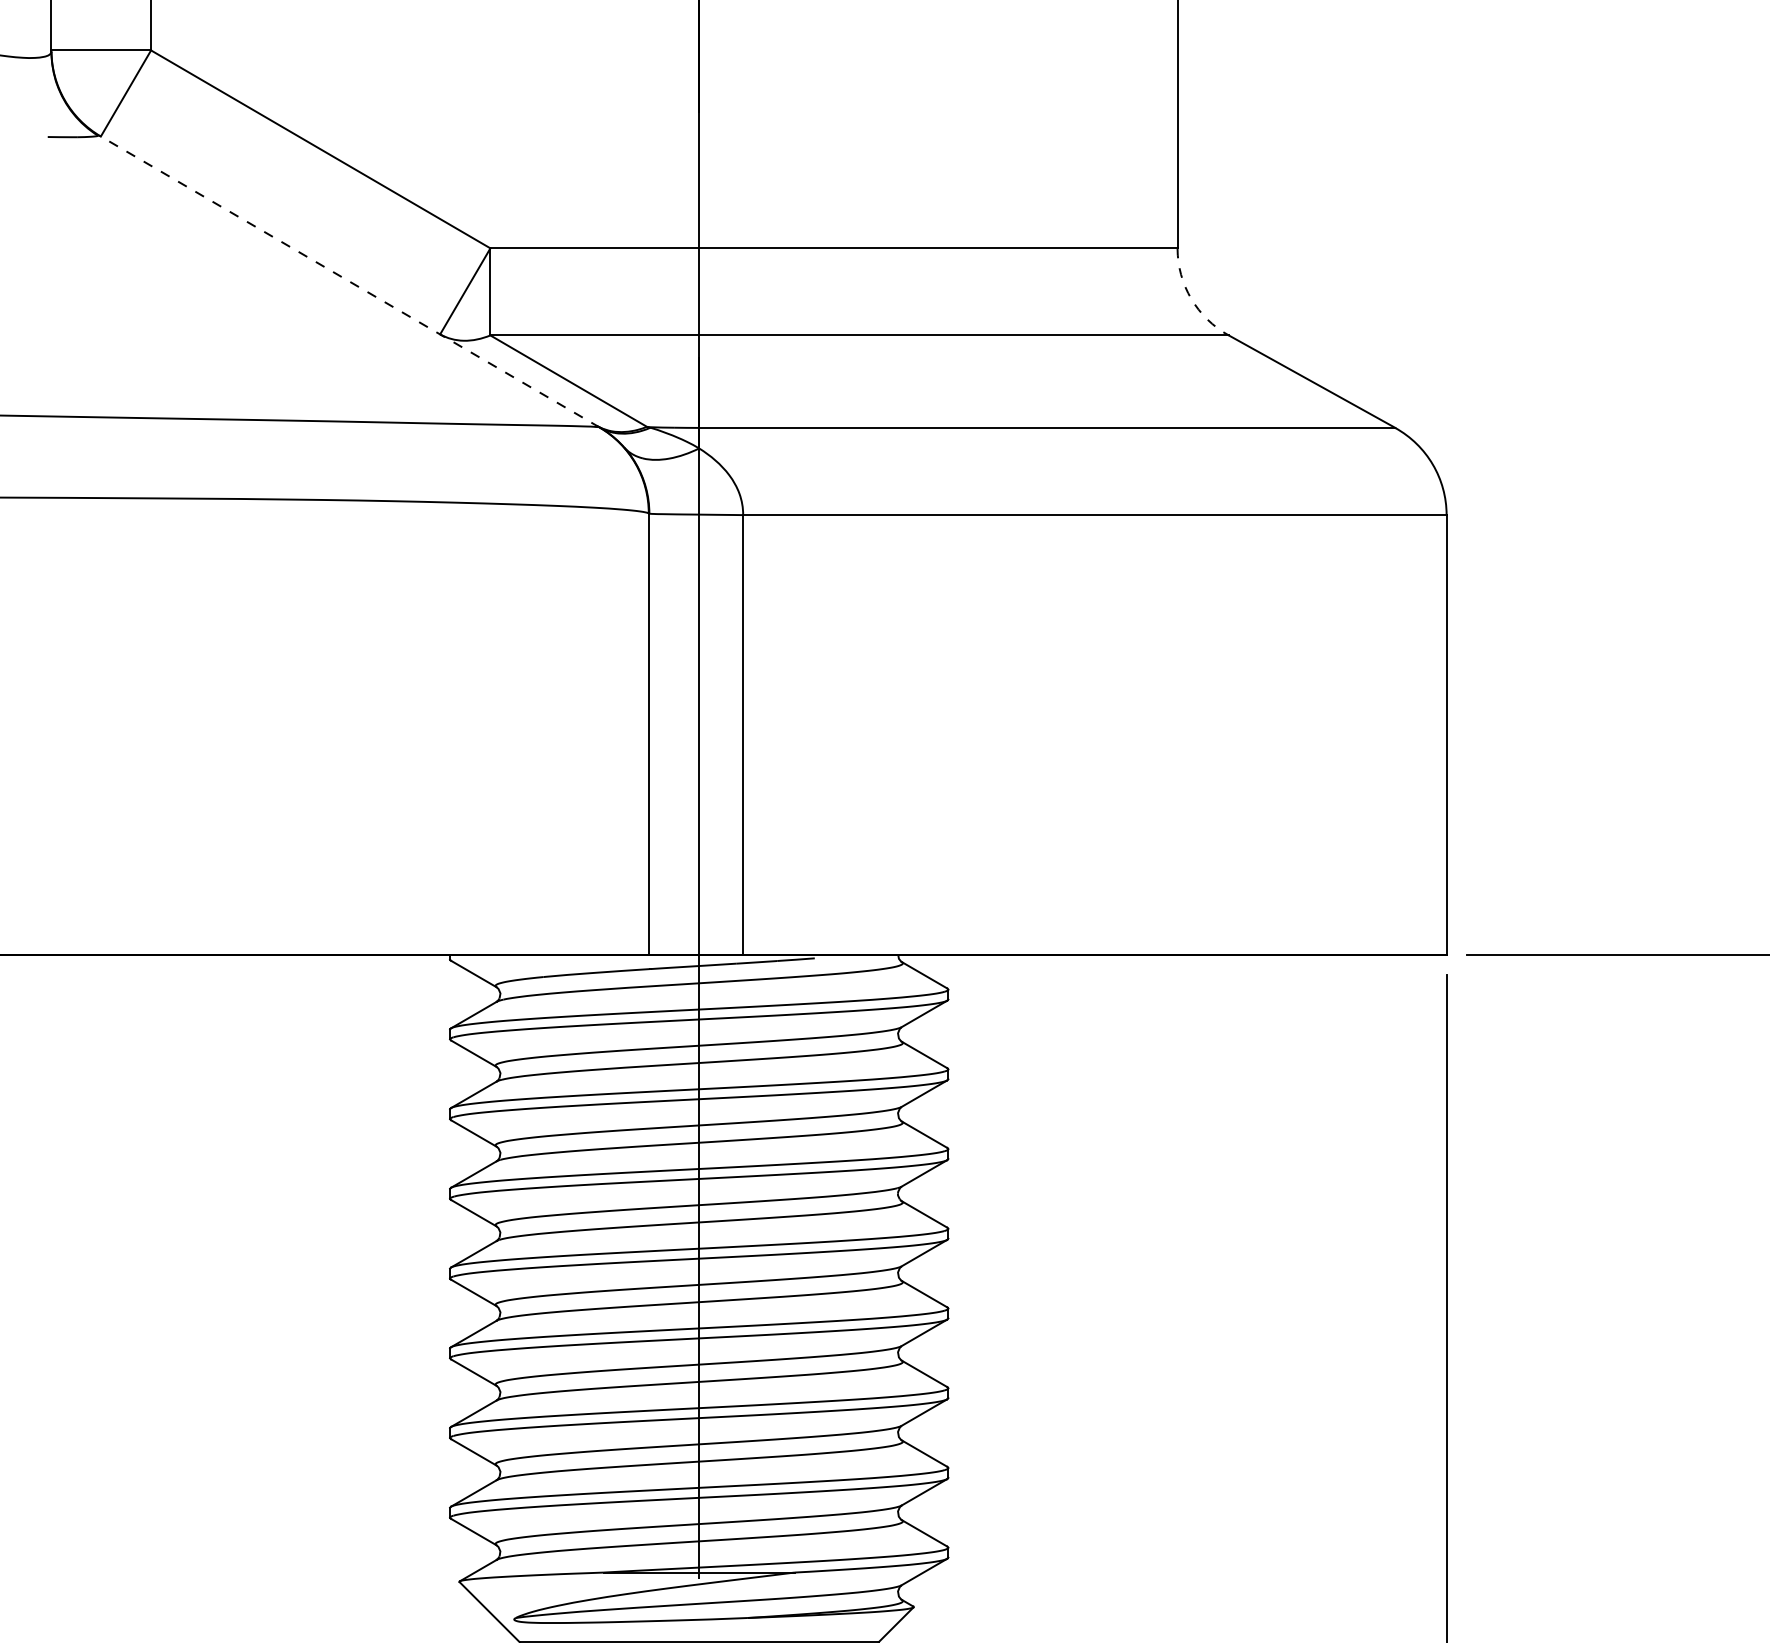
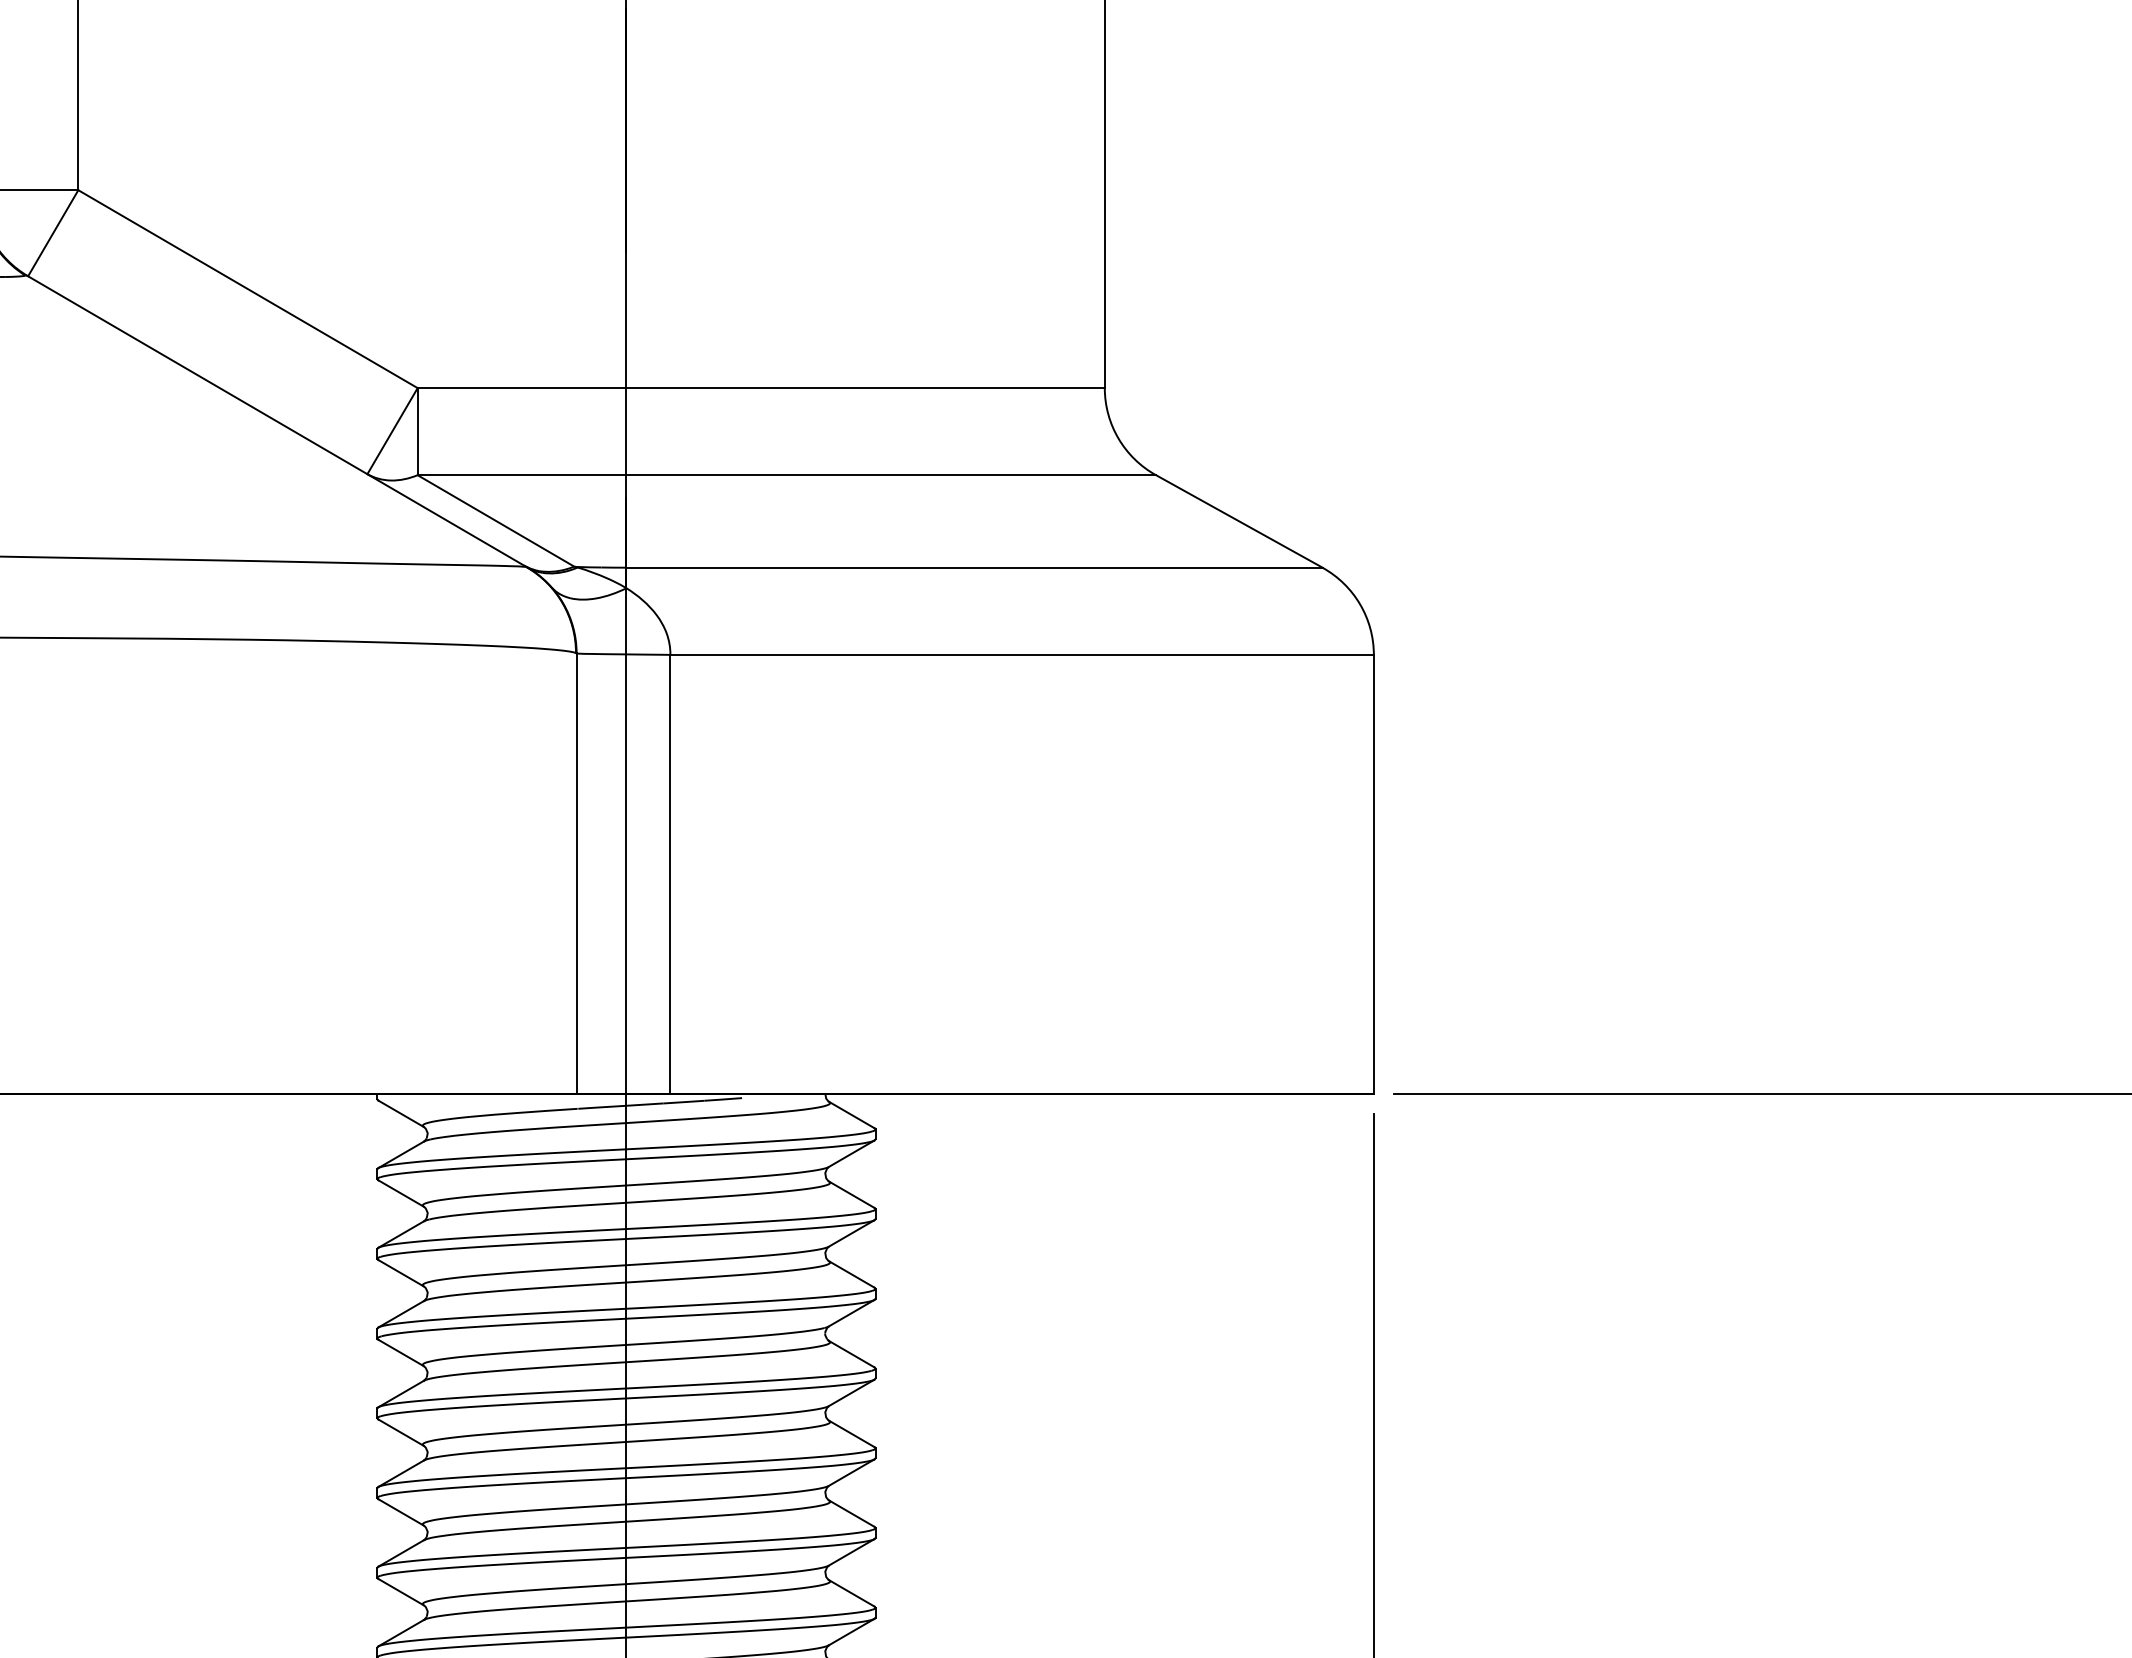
line: (350, 281) -> (277, 421), dashed -> solid
arc: (1191, 298) -> (1118, 438), dashed -> solid

